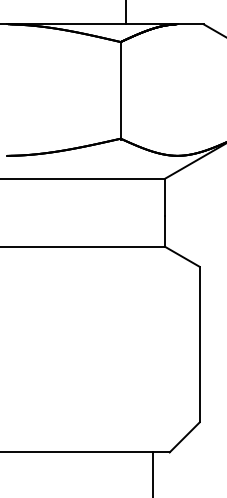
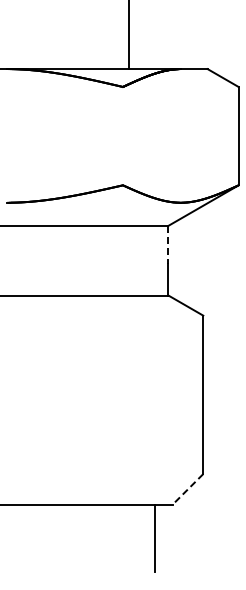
line: (121, 90) -> (123, 136), removed
line: (165, 197) -> (168, 245), solid -> dashed
line: (185, 437) -> (188, 489), solid -> dashed

